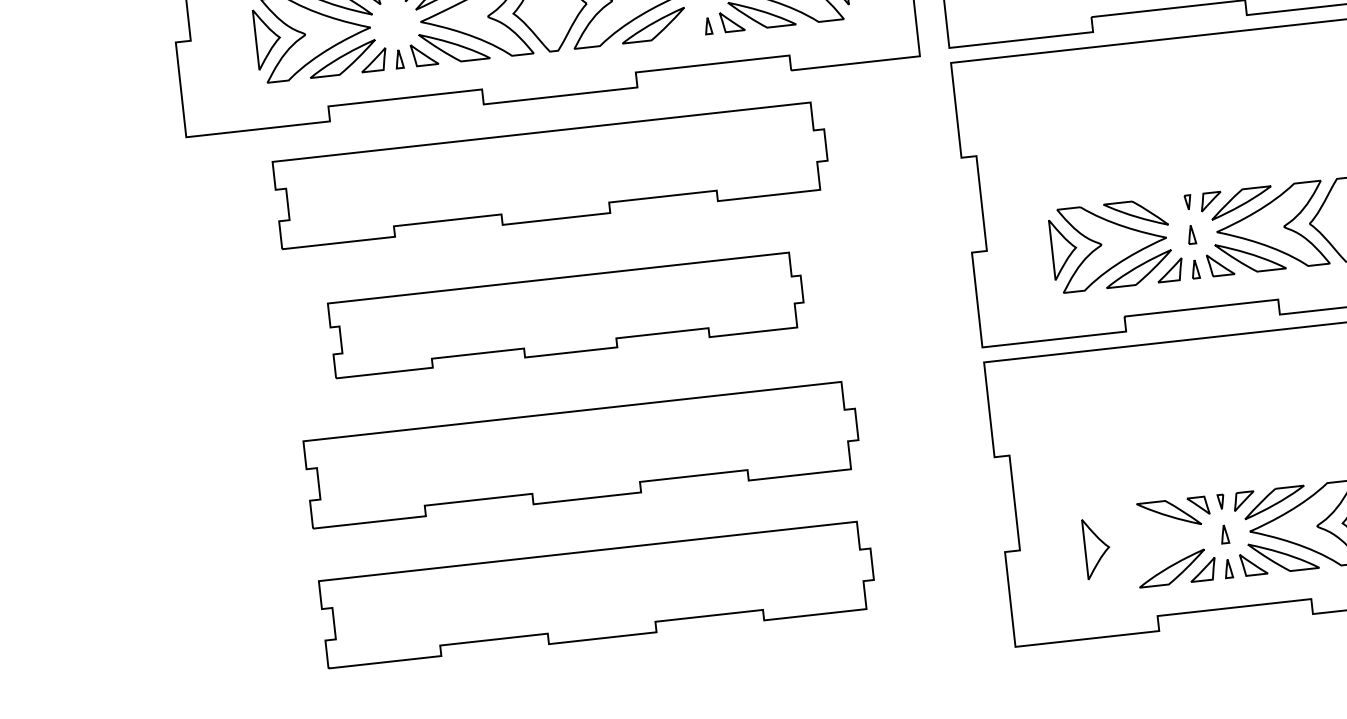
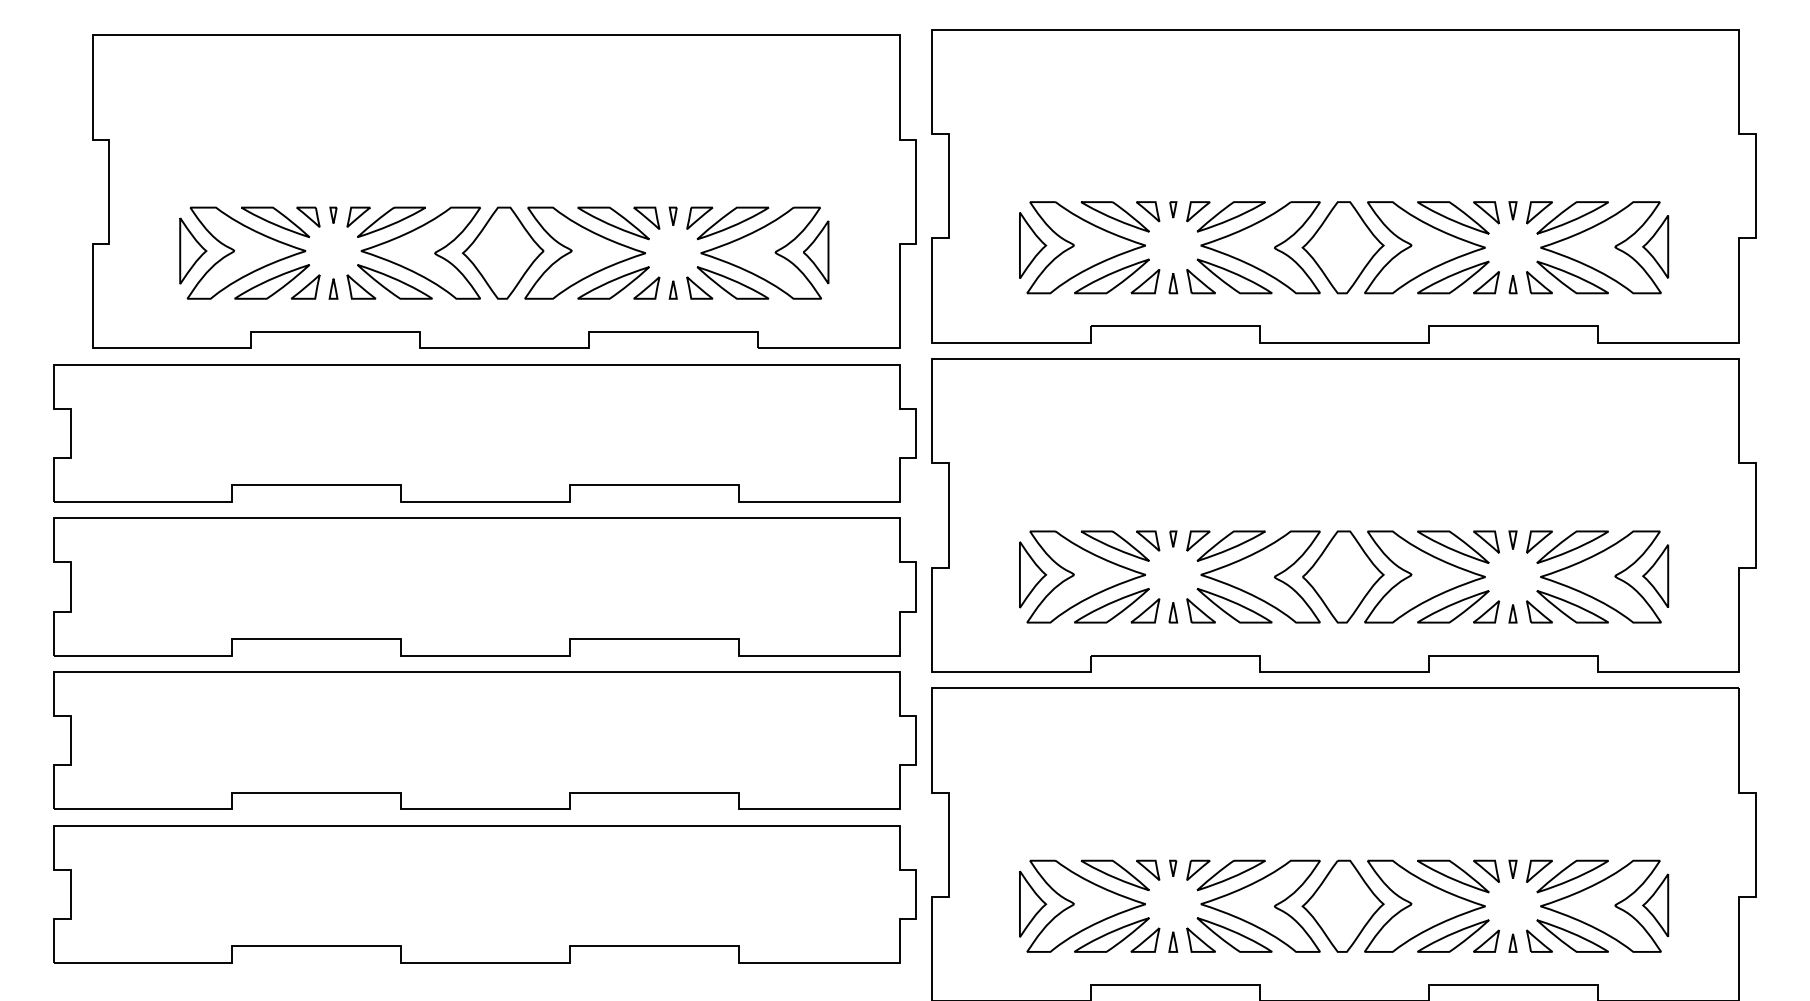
part: (683, 26) -> (646, 287), added
part: (551, 175) -> (484, 433), size x1.43
part: (1165, 206) -> (1148, 540), added
part: (1191, 234) -> (1173, 574), removed
part: (566, 314) -> (484, 586), size x1.67
part: (581, 454) -> (484, 740), size x1.43
part: (1224, 533) -> (1173, 903), removed
part: (1145, 544) -> (1085, 905), added
part: (597, 594) -> (484, 894), size x1.43

